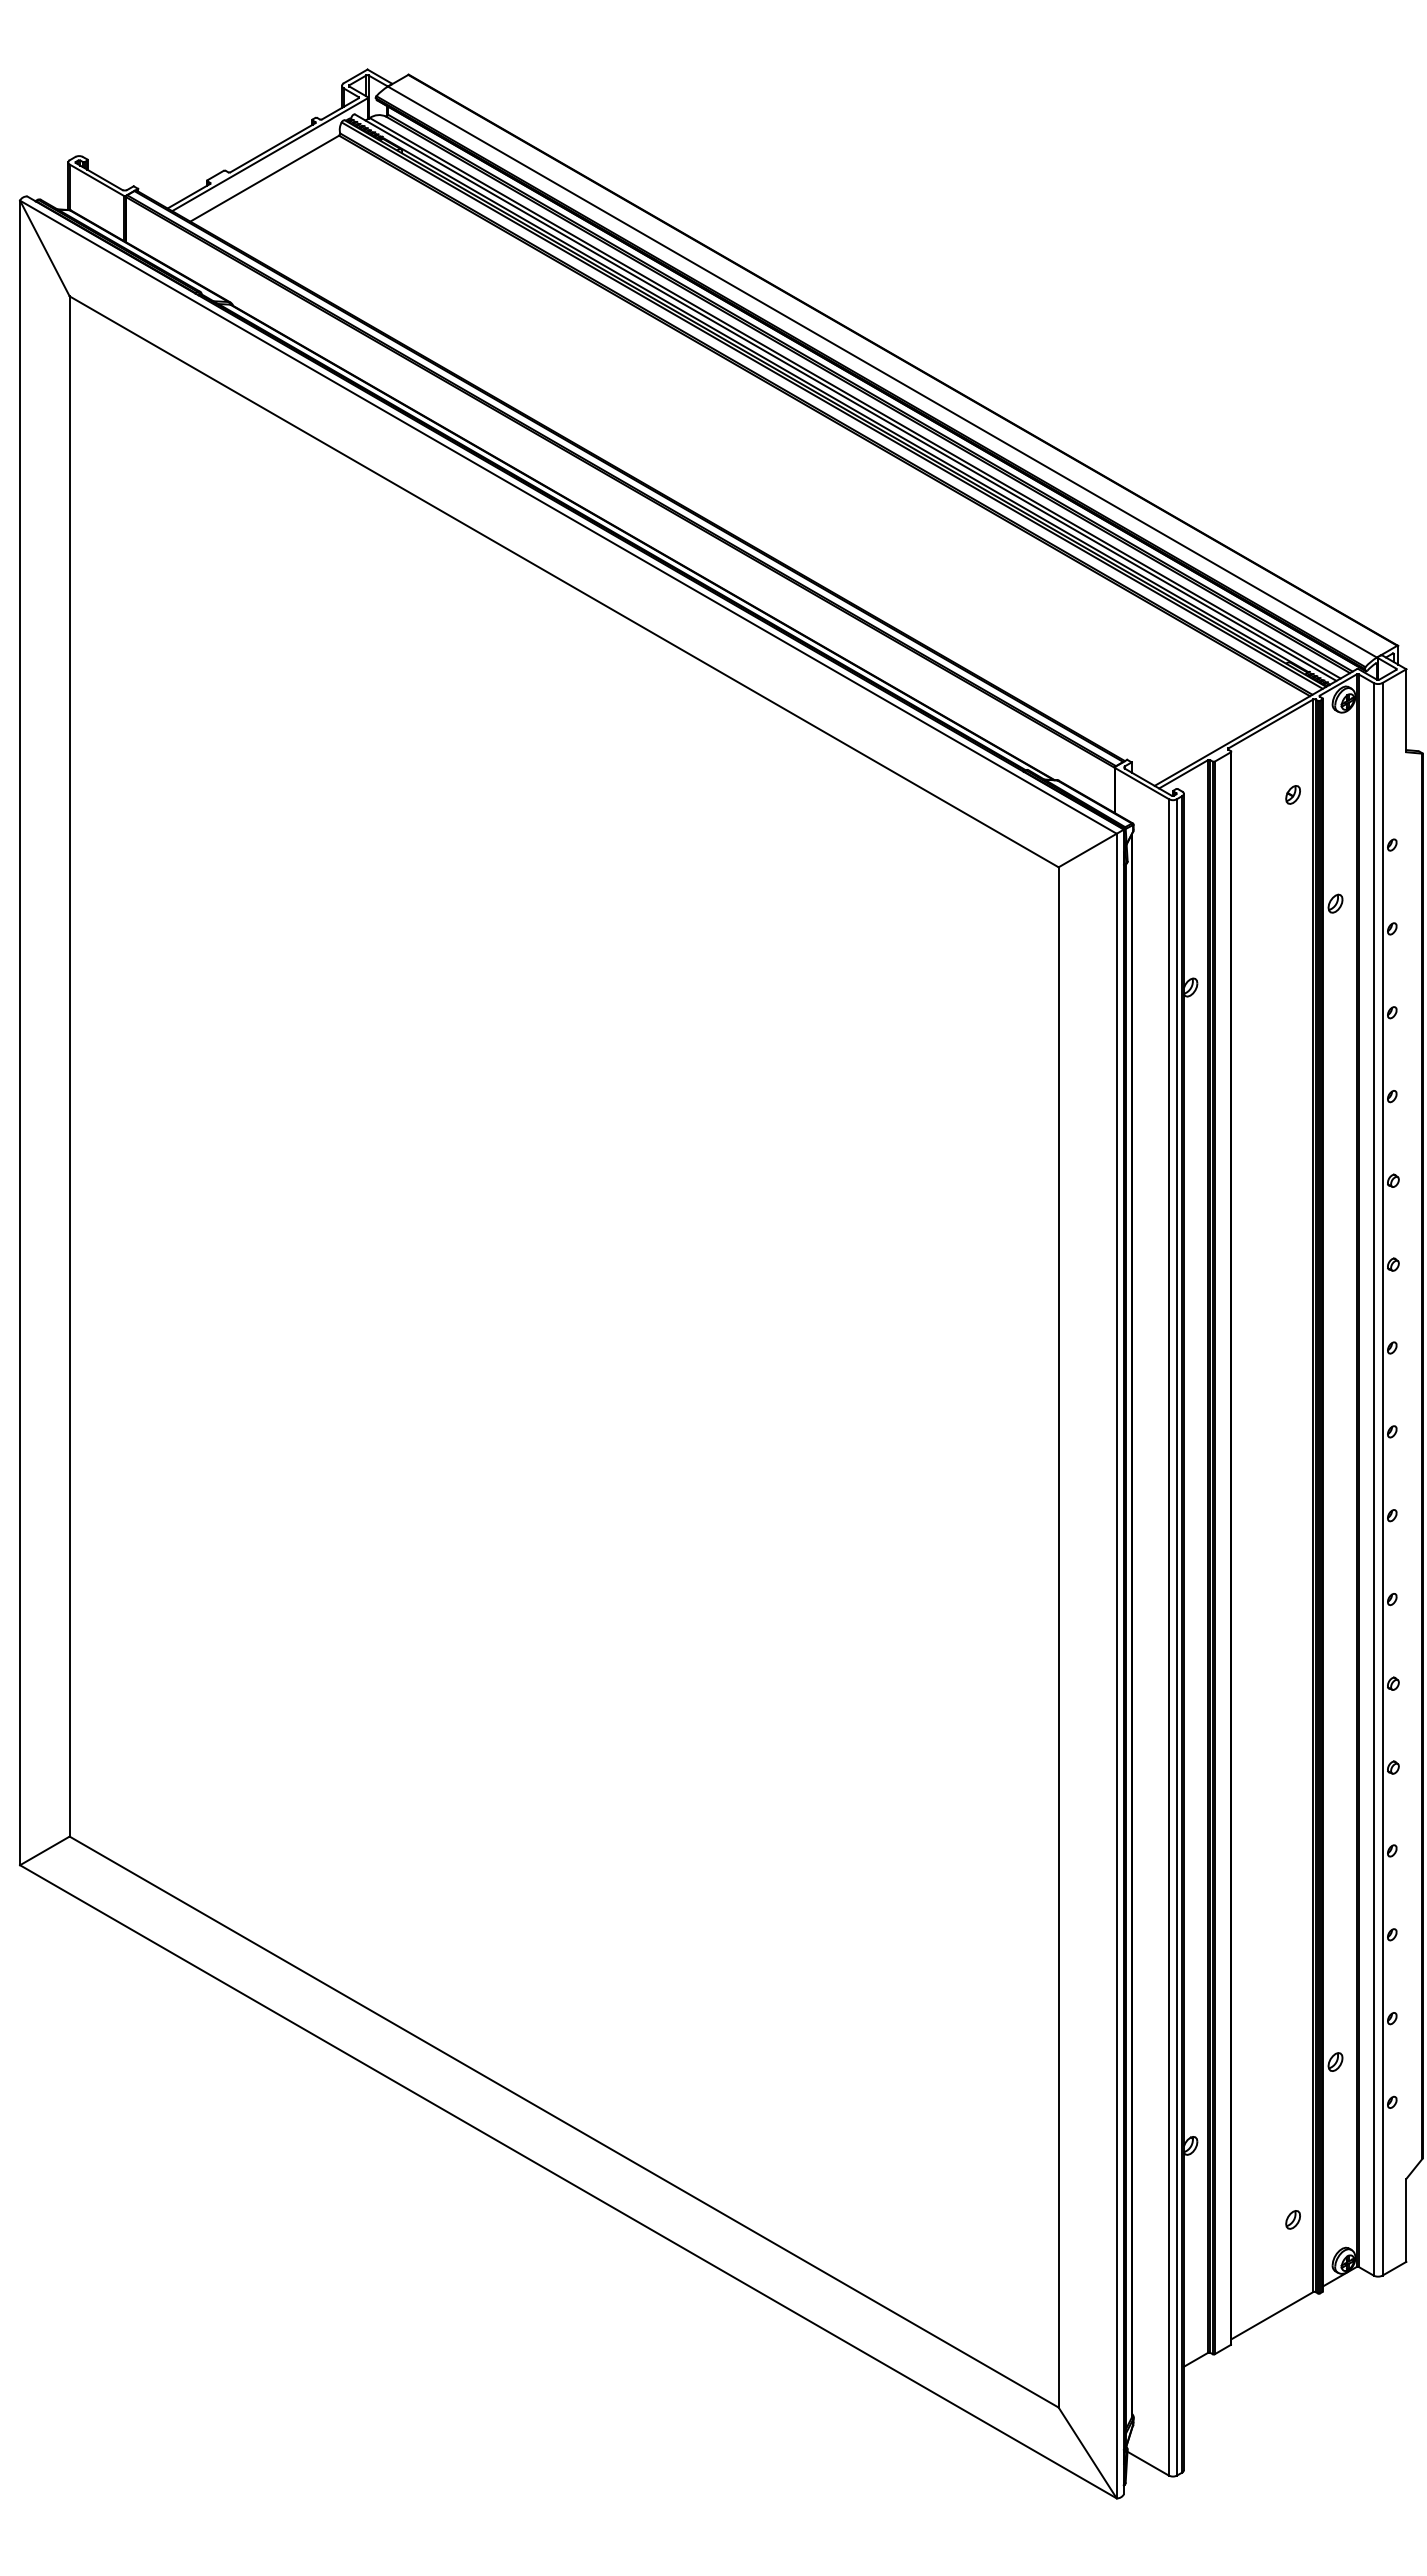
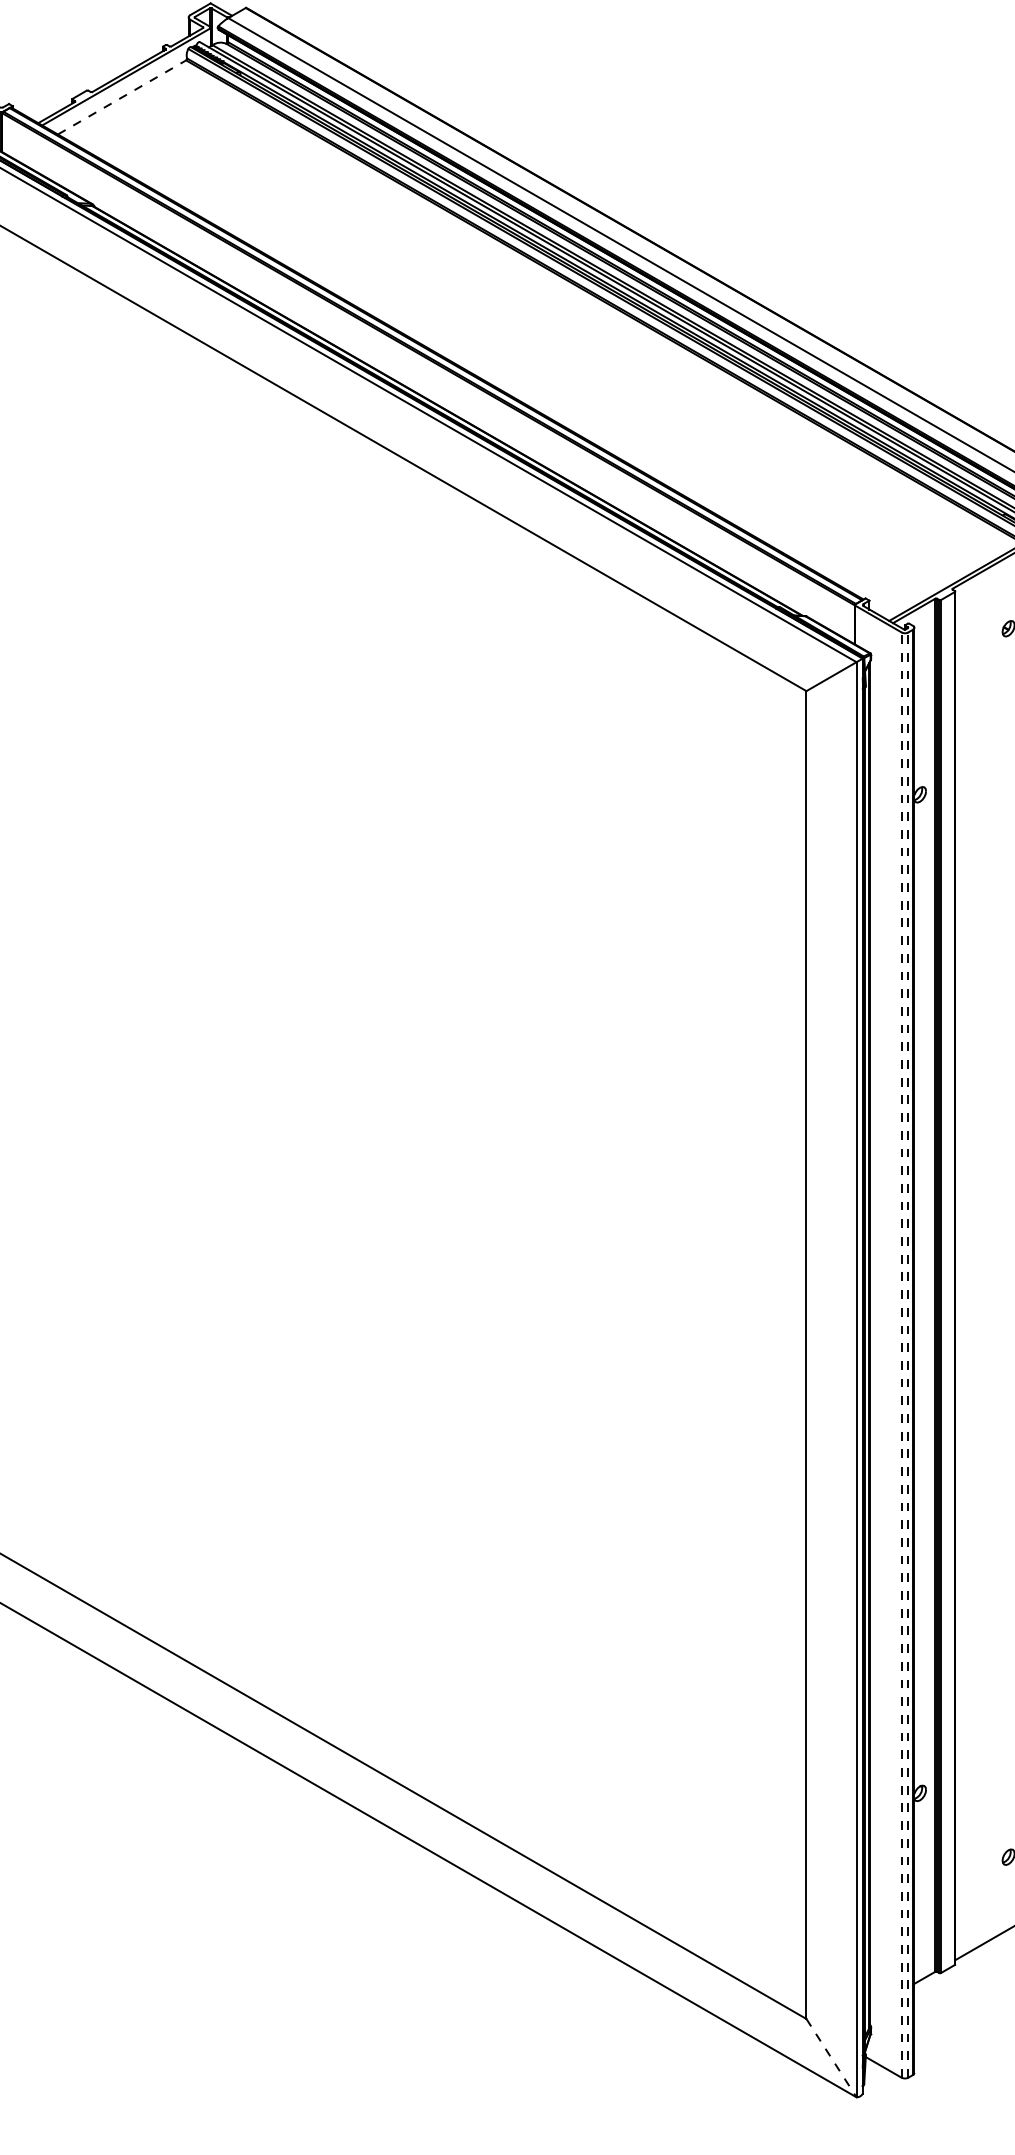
line: (264, 178) -> (121, 97), solid -> dashed
line: (1169, 1636) -> (902, 1354), solid -> dashed
line: (1176, 1636) -> (908, 1354), solid -> dashed
line: (1087, 2452) -> (831, 2057), solid -> dashed

